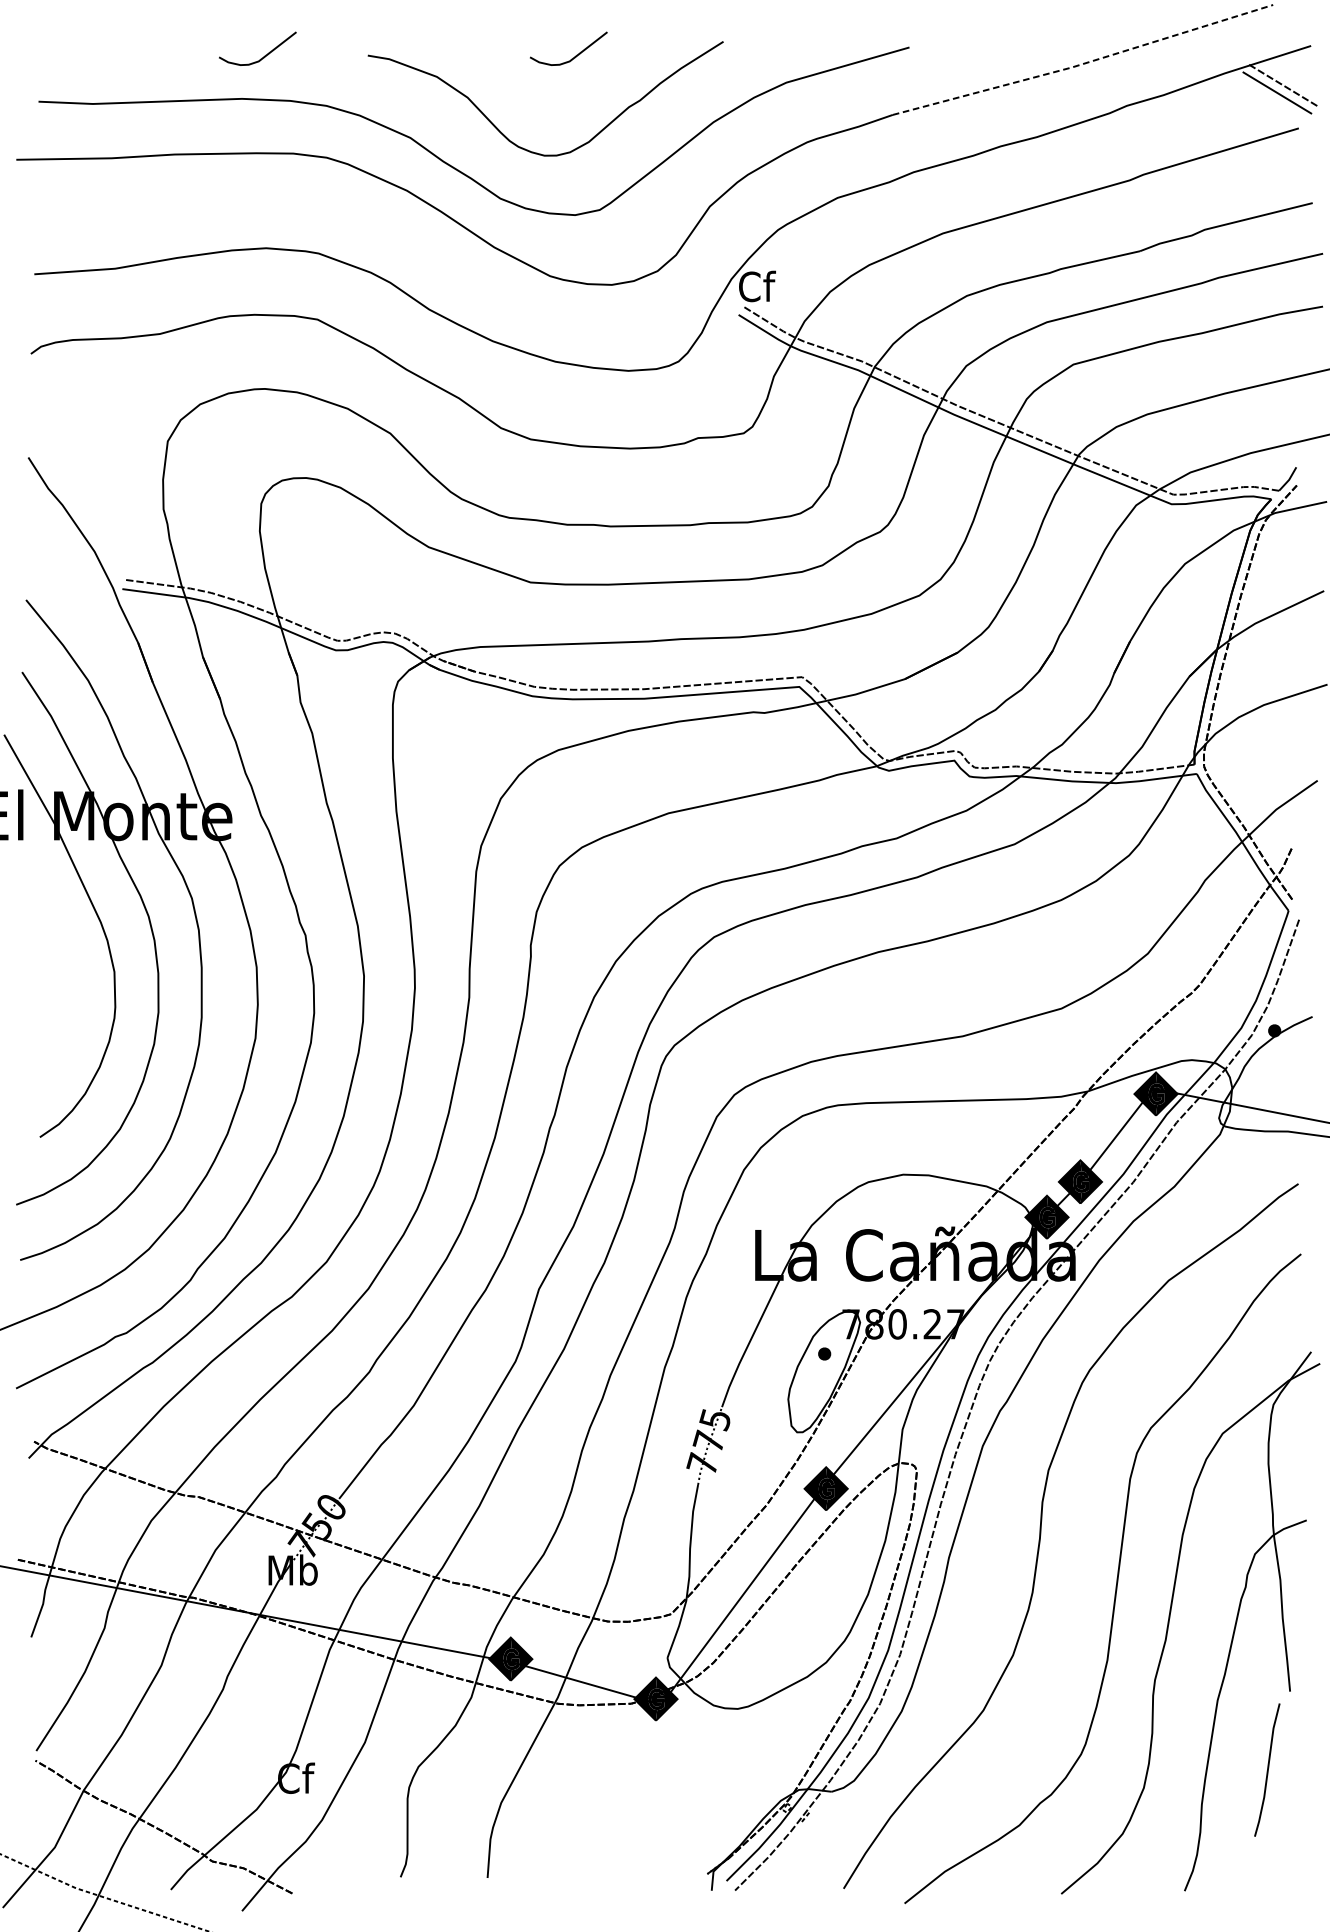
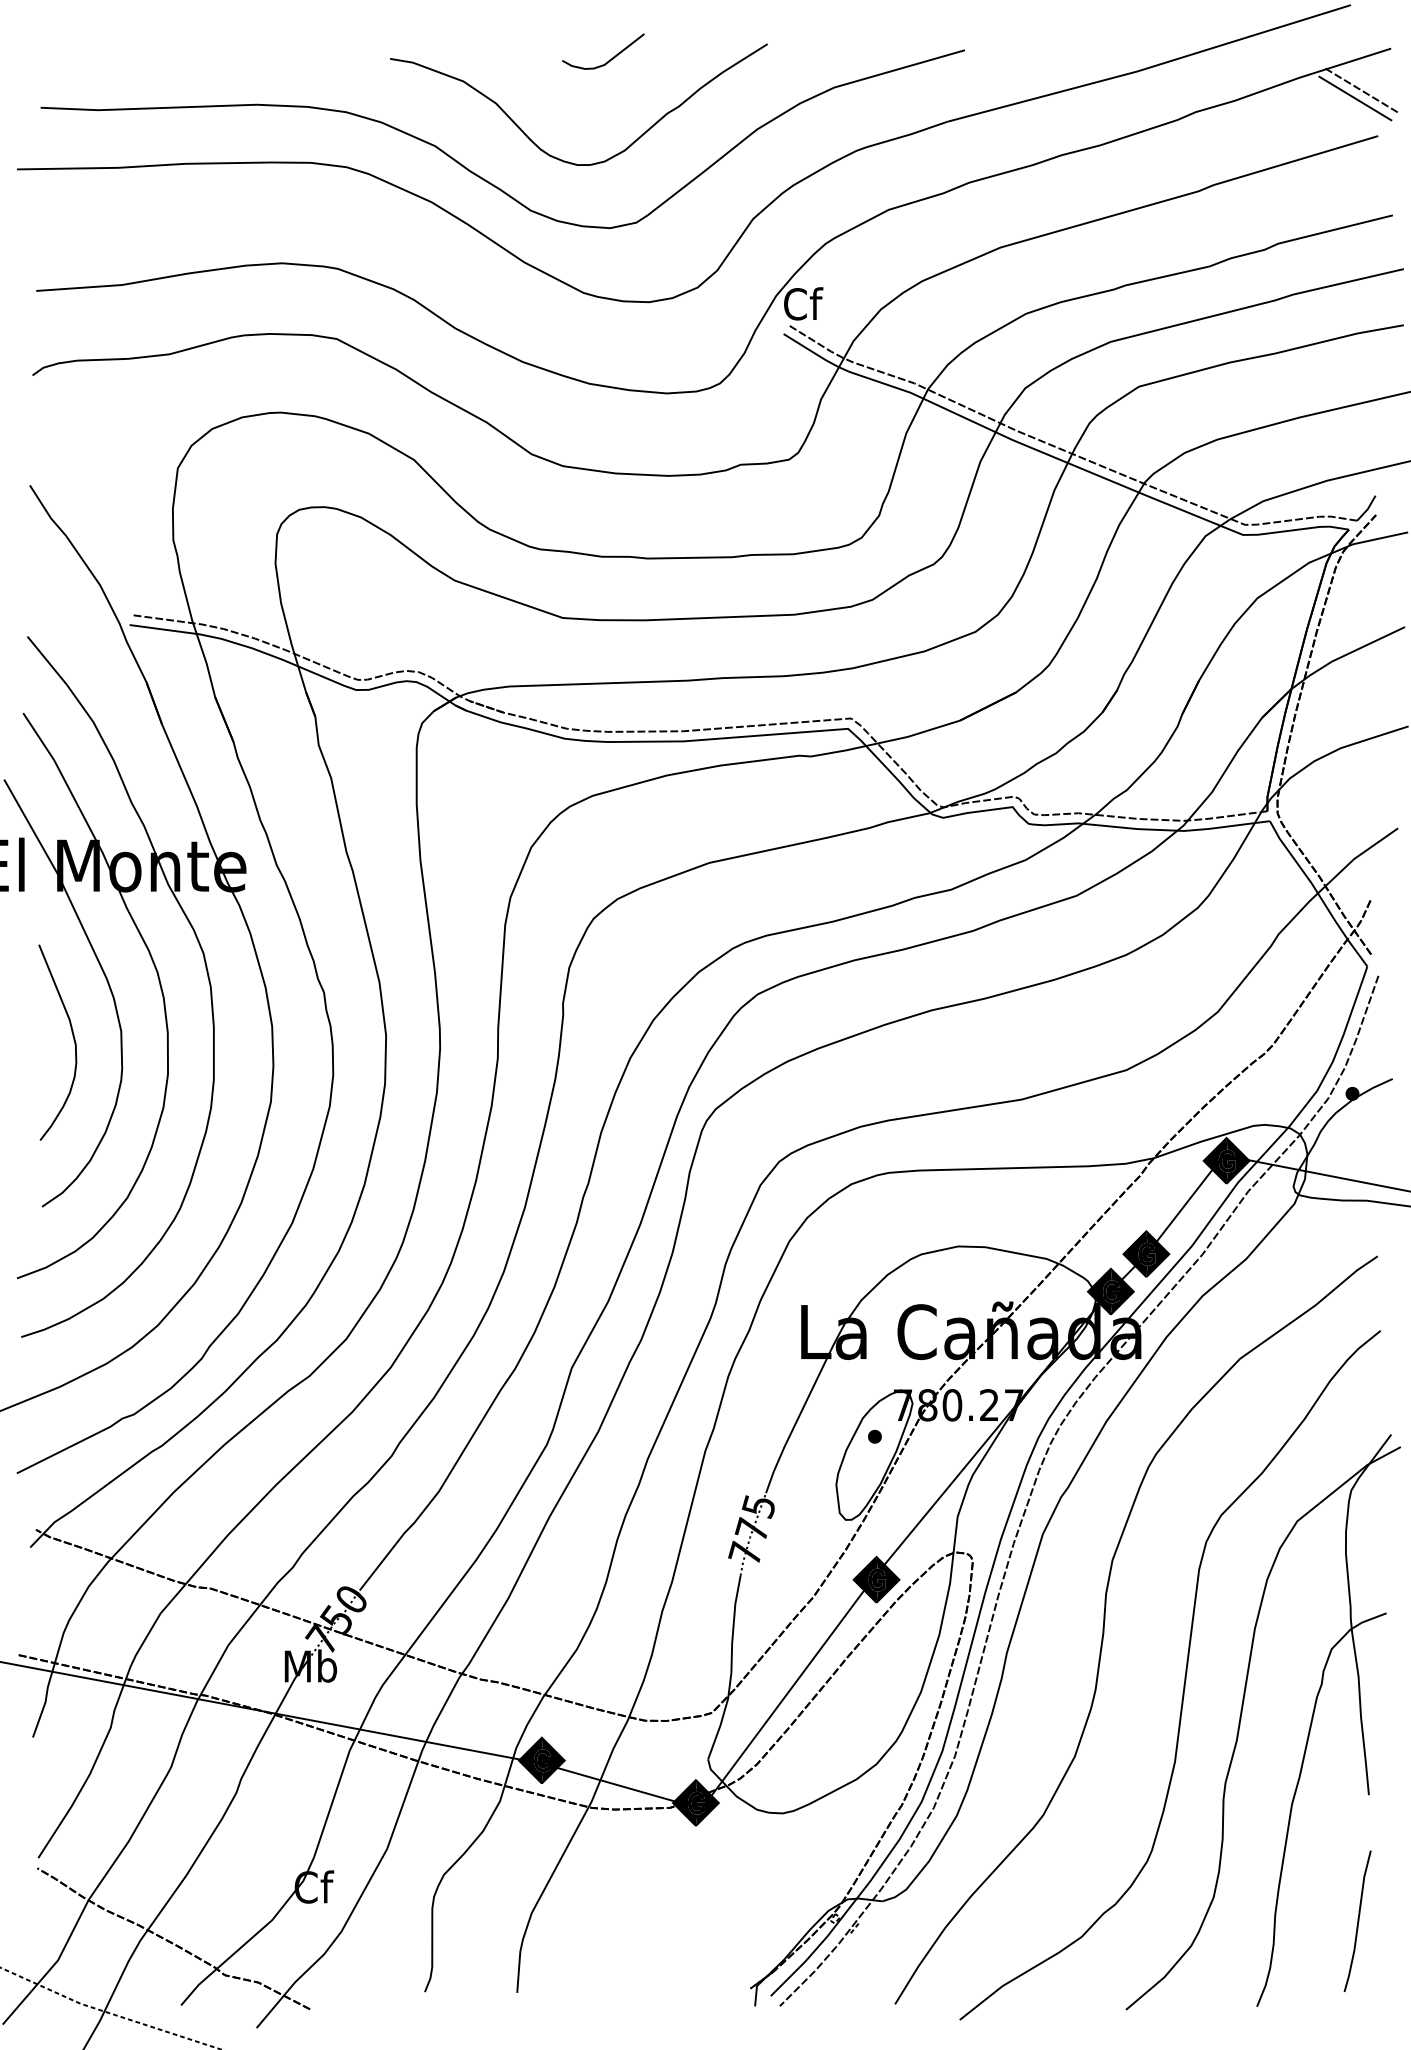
curve: (263, 56) -> (279, 59), removed
line: (1083, 63) -> (1149, 67), dashed -> solid
curve: (69, 980) -> (73, 1040), added
line: (1267, 1769) -> (1357, 1920), moved

